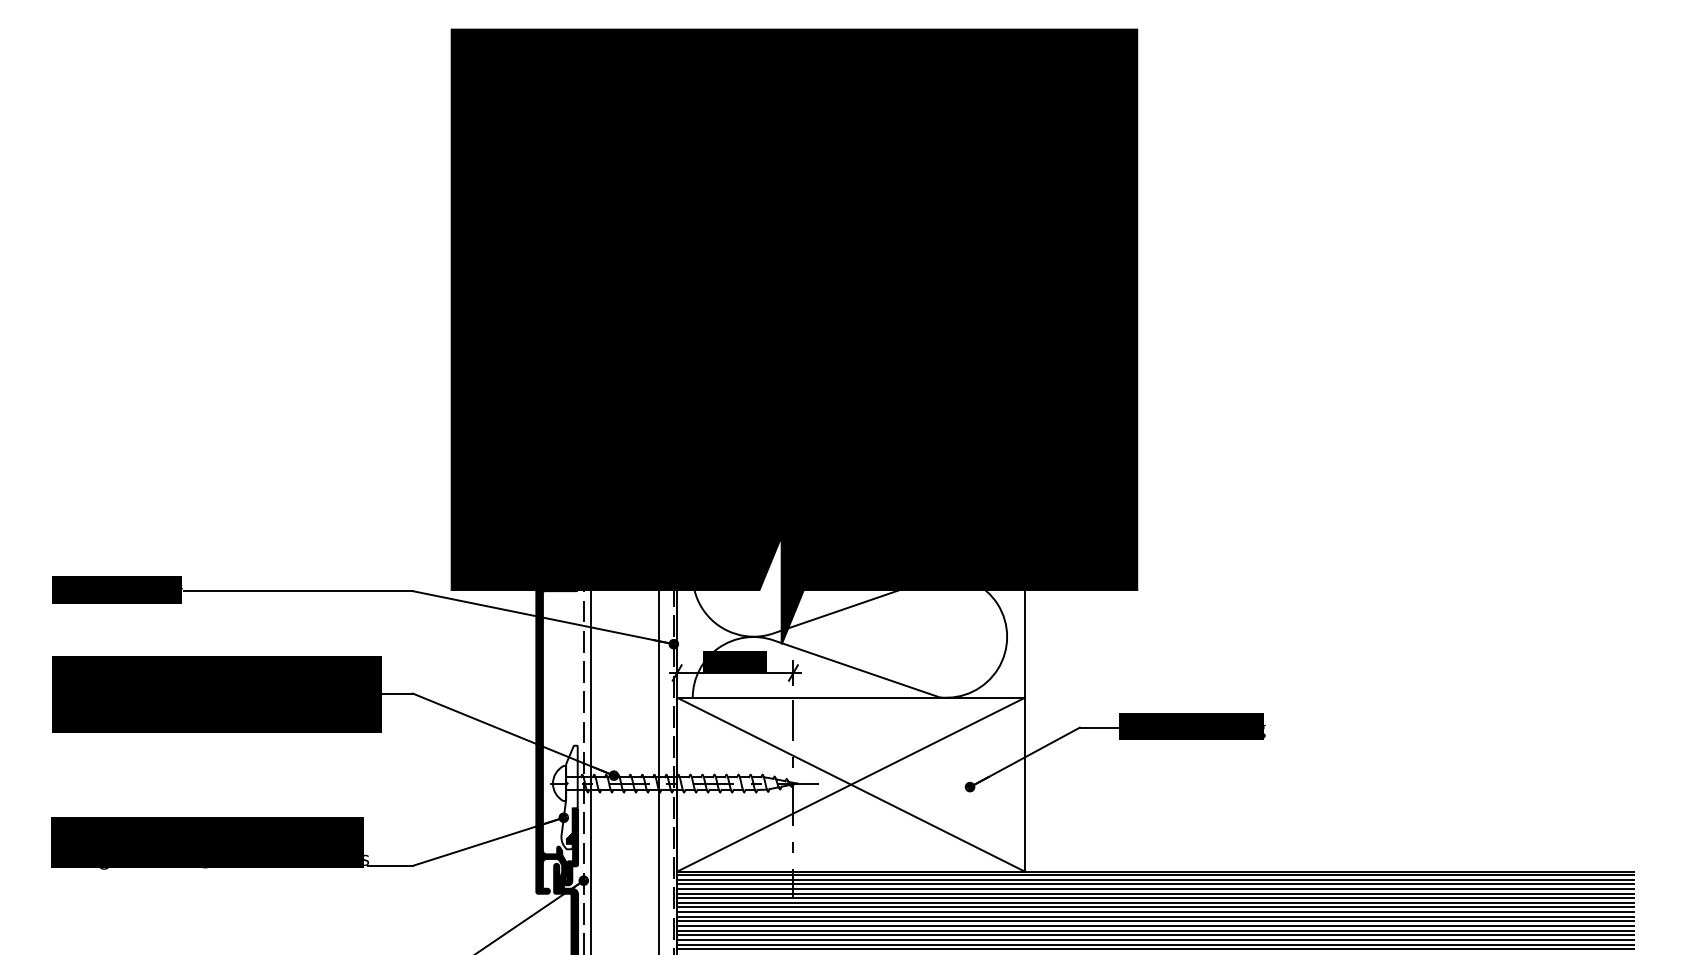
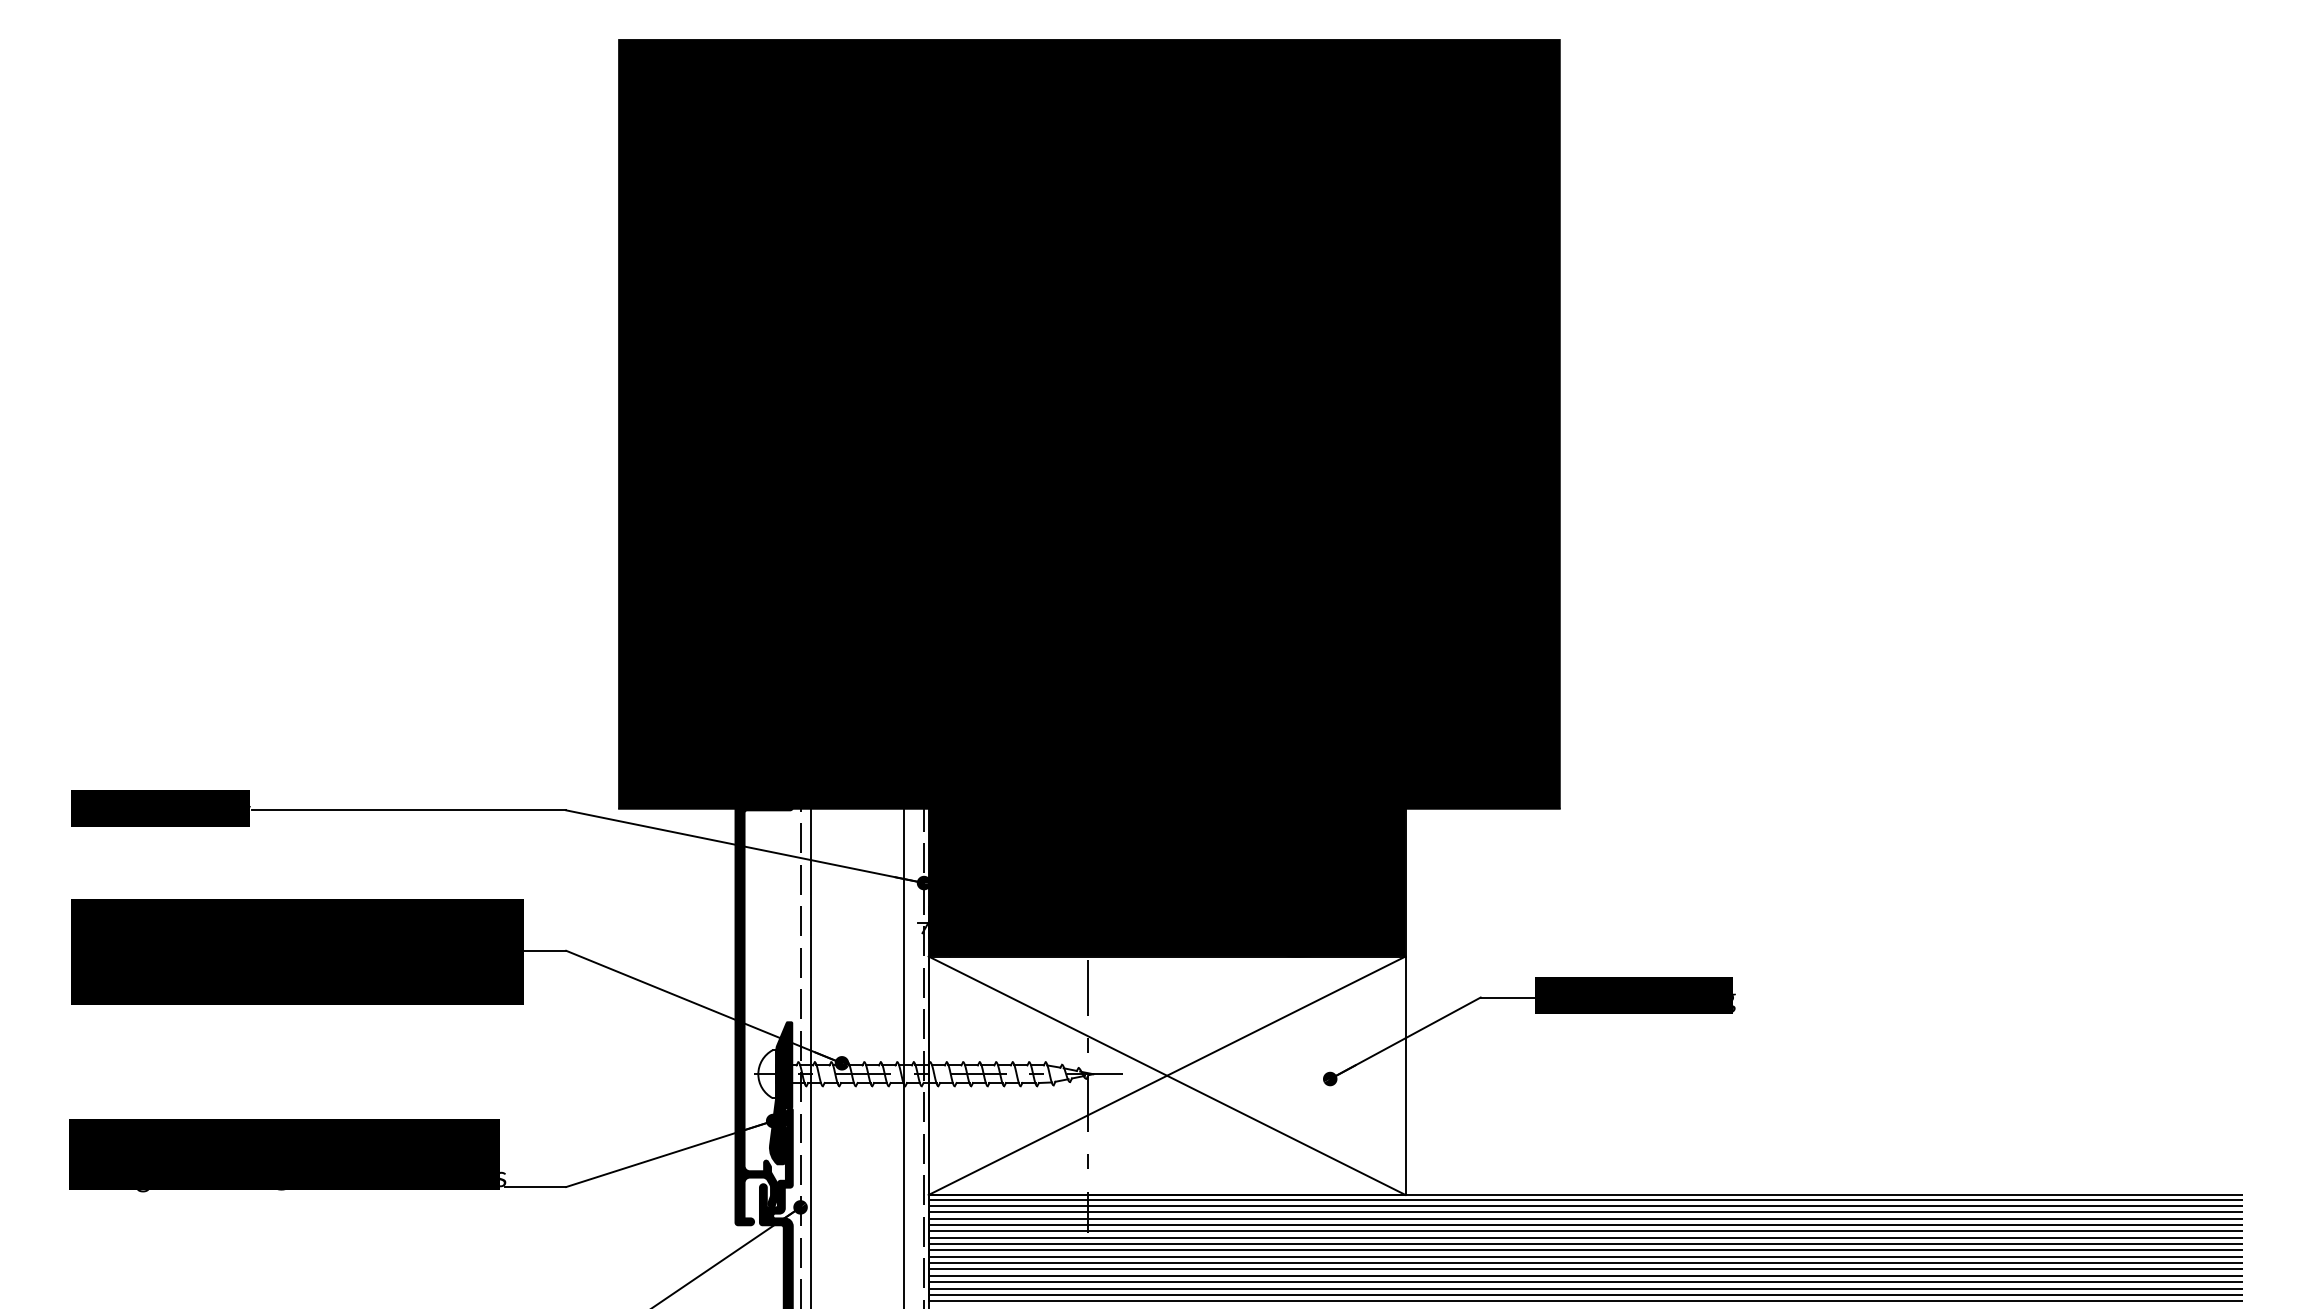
fill: (850, 616) -> (1166, 845), added
fill: (569, 797) -> (780, 1093), added

